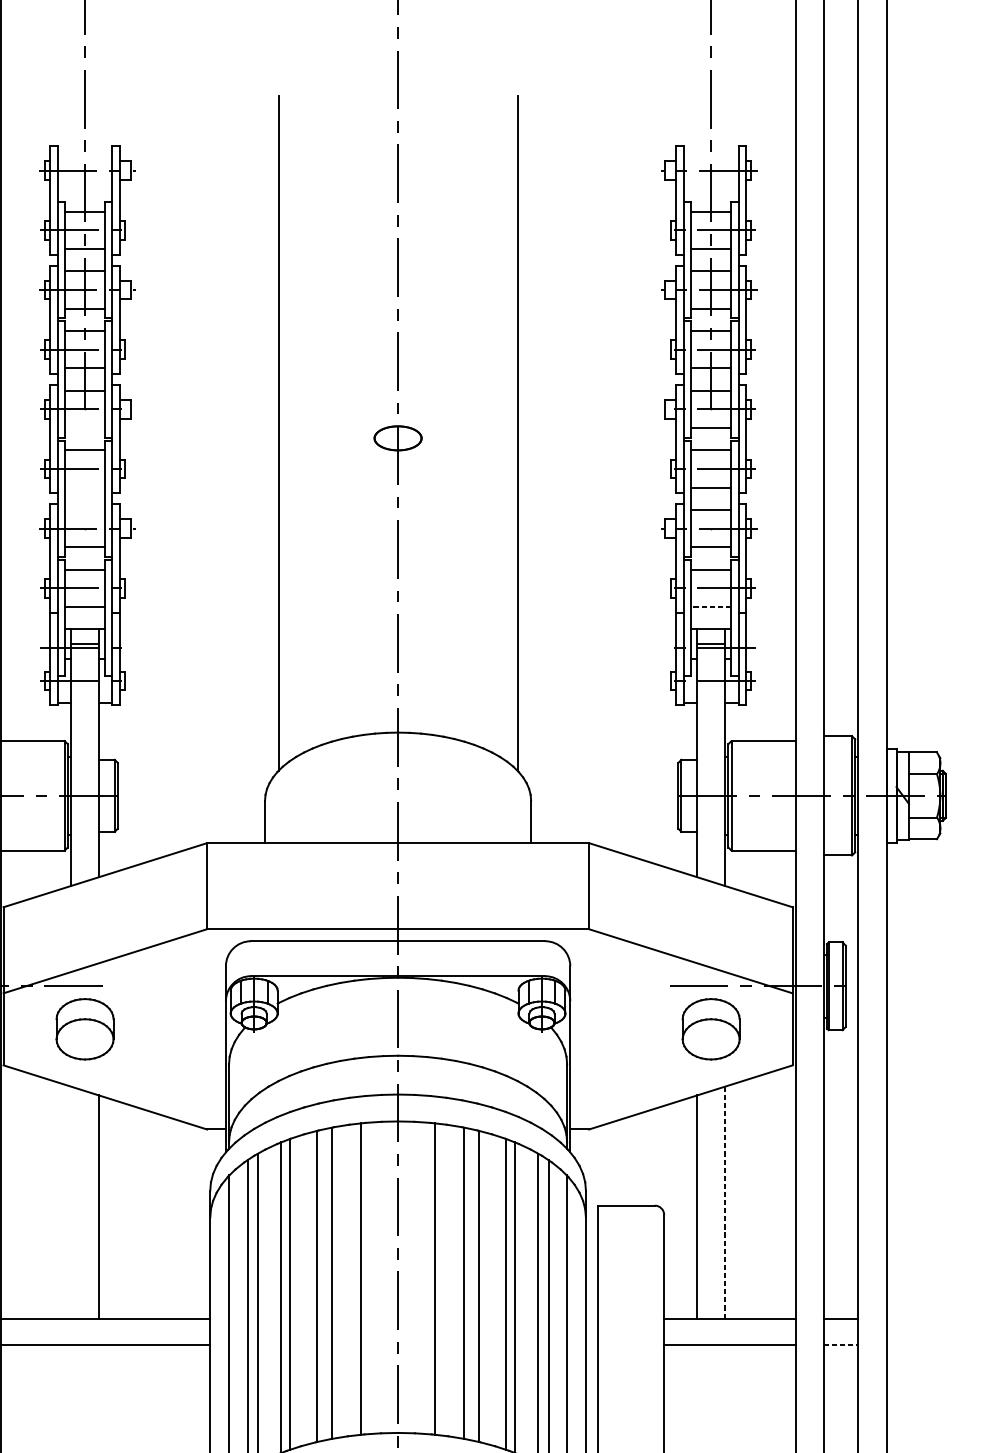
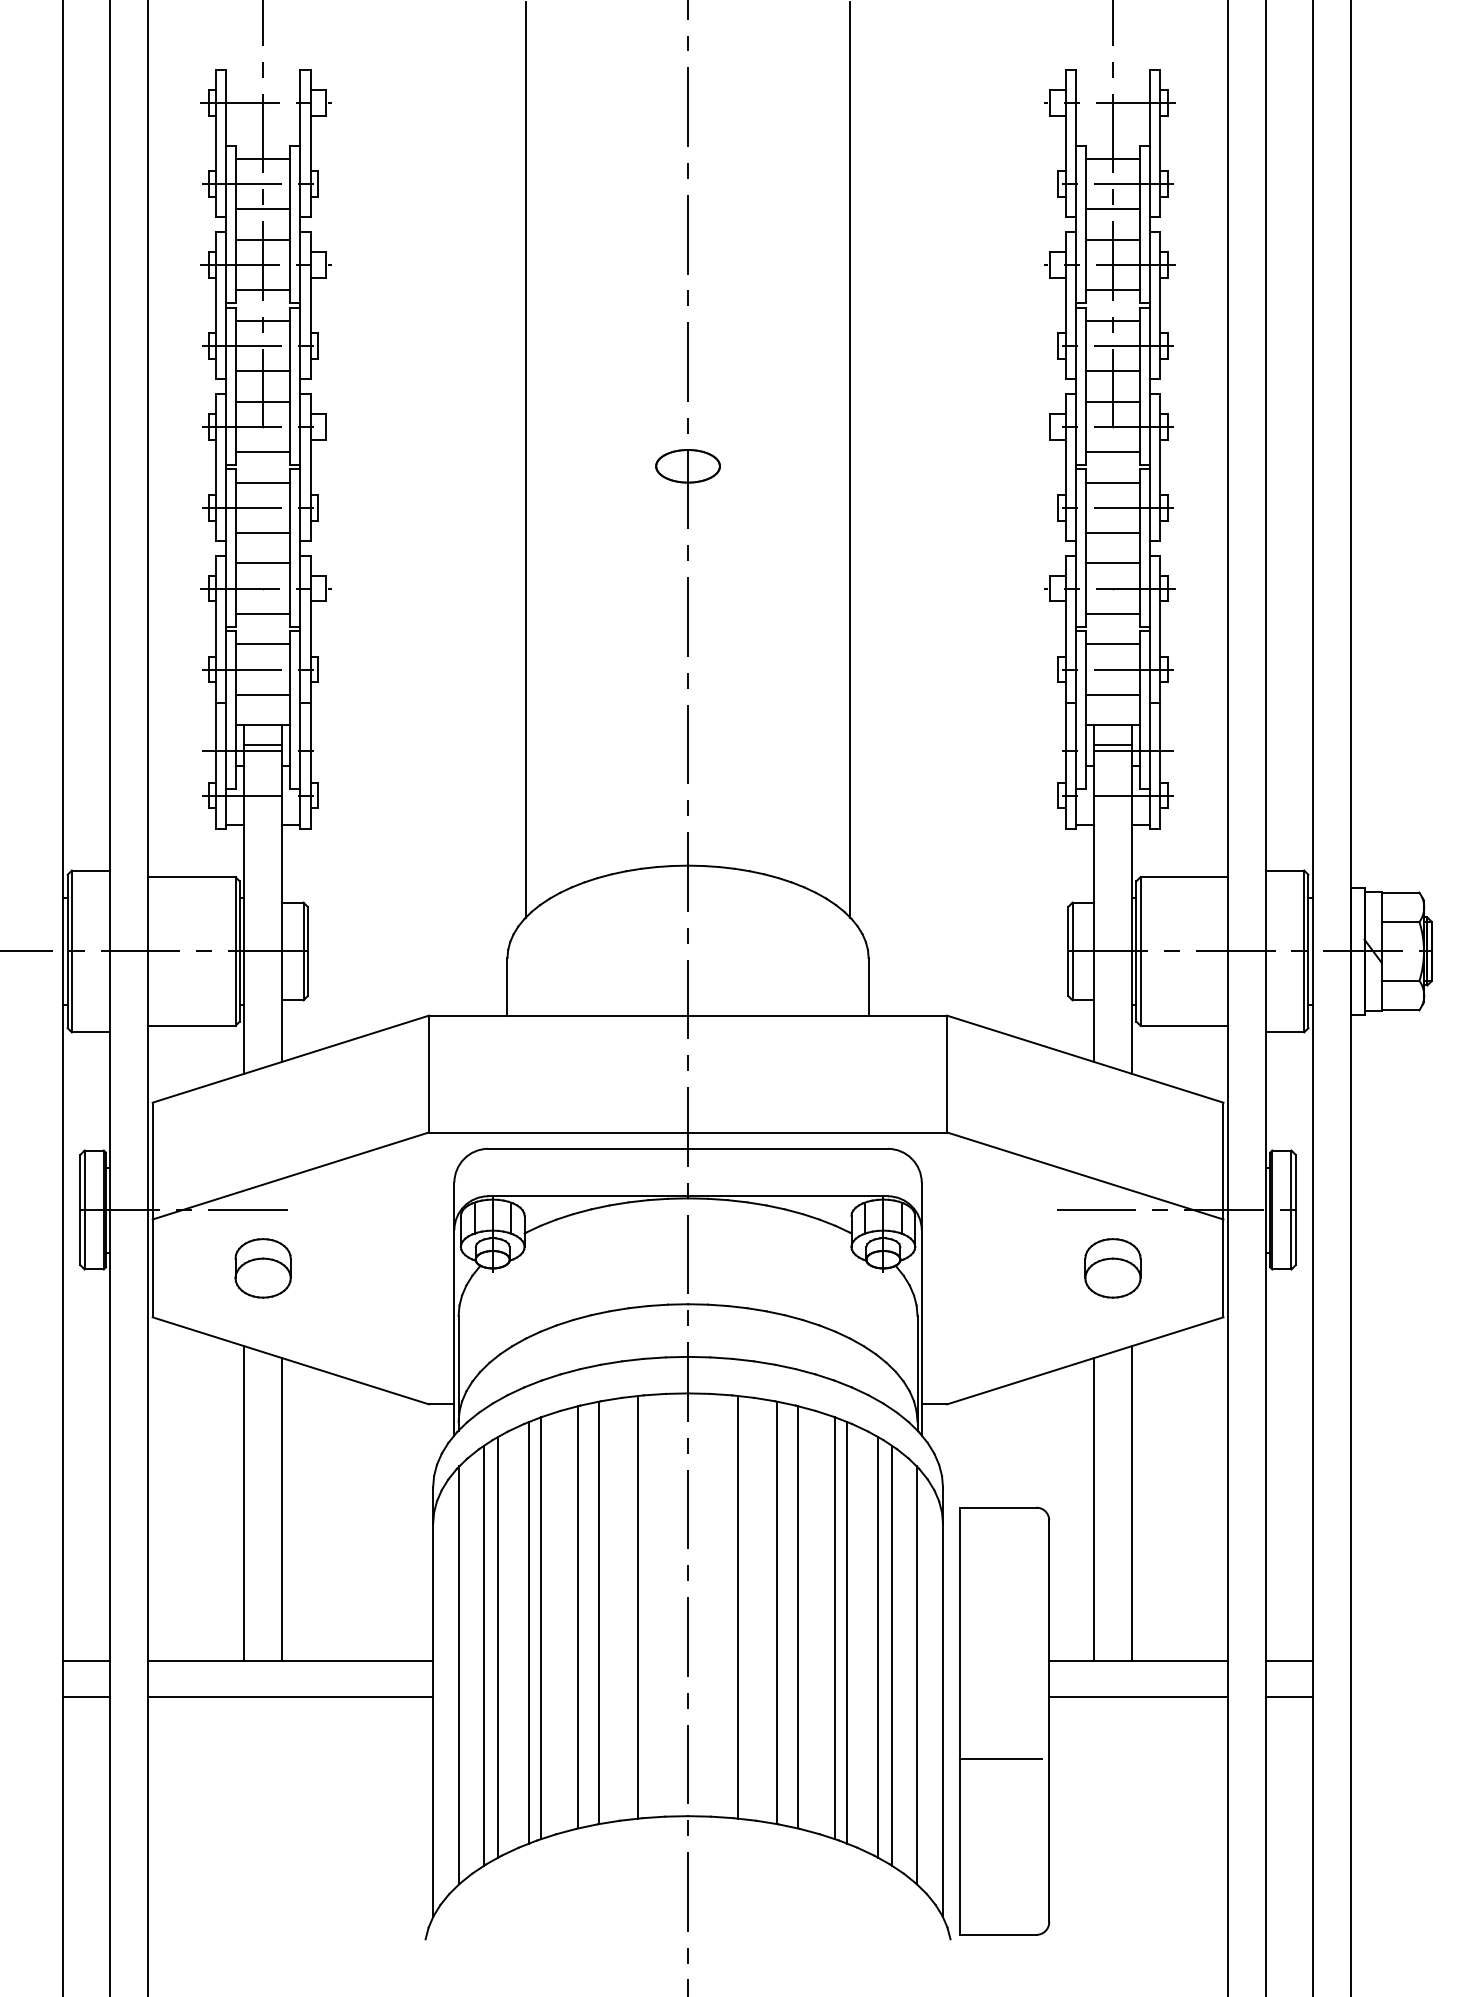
line: (85, 428) -> (263, 452), added
line: (85, 487) -> (263, 533), added
line: (85, 509) -> (263, 563), added
line: (710, 607) -> (1112, 695), dashed -> solid
part: (84, 1029) -> (262, 1268), size x0.71
part: (710, 1029) -> (1112, 1268), size x0.71
line: (71, 1202) -> (244, 1503), added
line: (725, 1203) -> (1132, 1504), dashed -> solid
line: (841, 1345) -> (1289, 1697), dashed -> solid
line: (628, 1391) -> (1000, 1759), added

